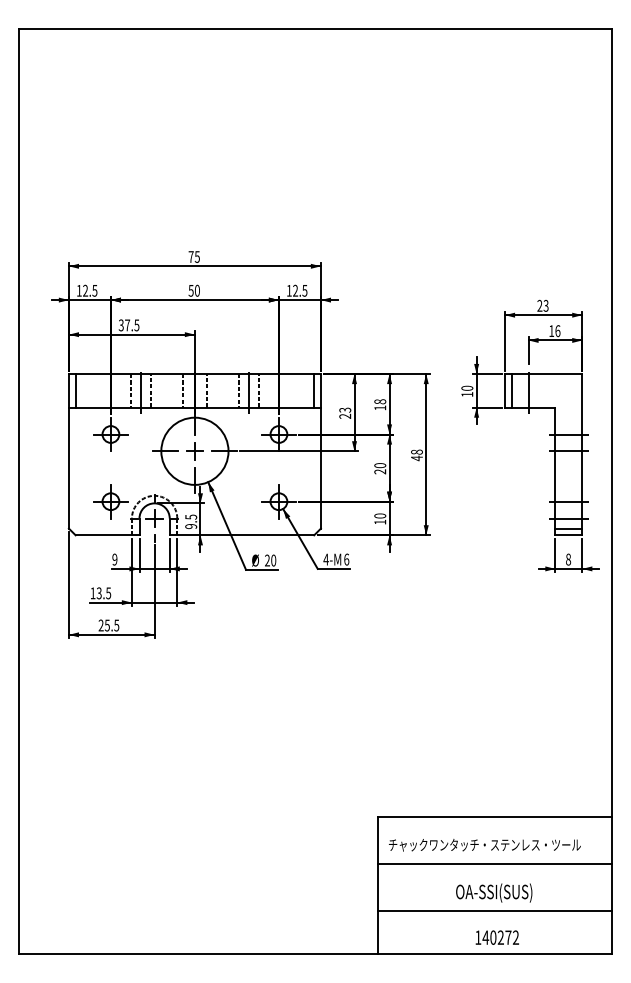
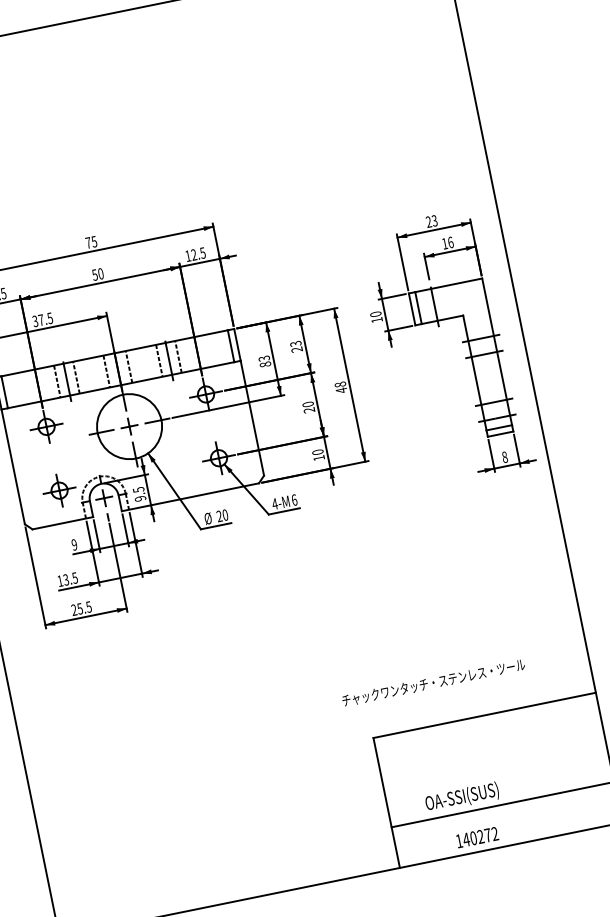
text: (379, 404) -> (295, 346), 18 -> 23
text: (345, 415) -> (265, 363), 23 -> 83
text: (484, 845) -> (433, 683), moved
line: (494, 863) -> (493, 759), removed
text: (494, 892) -> (462, 796), moved
text: (496, 937) -> (476, 837), moved

